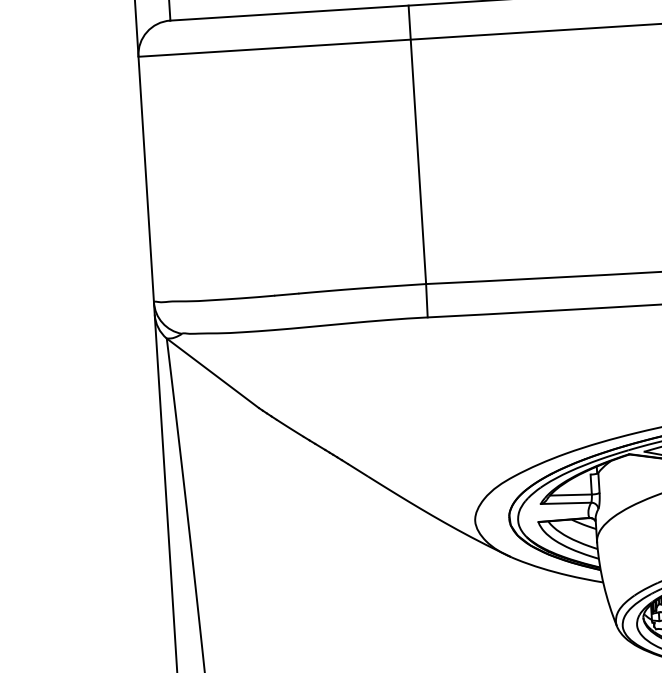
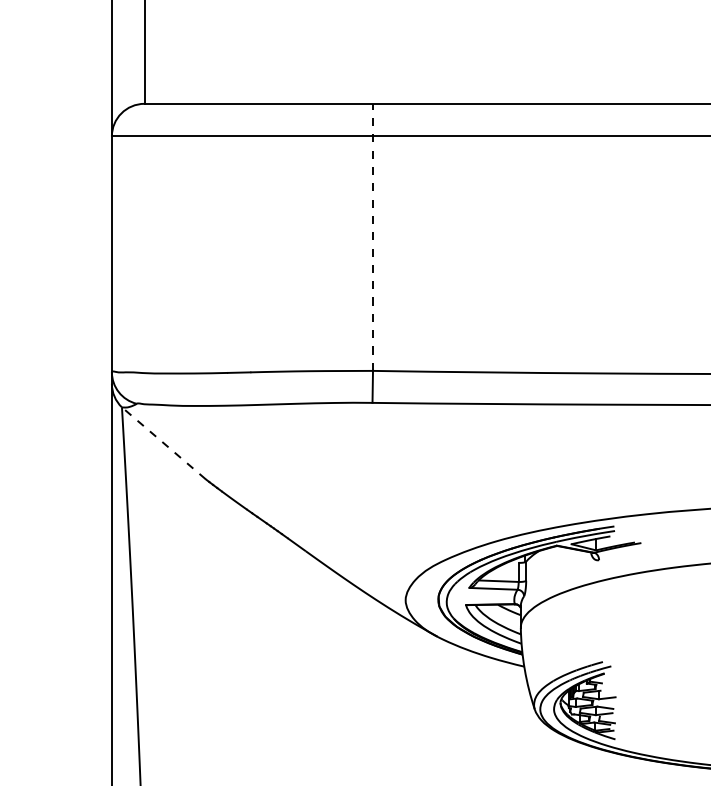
line: (417, 144) -> (373, 237), solid -> dashed
line: (212, 372) -> (163, 442), solid -> dashed

